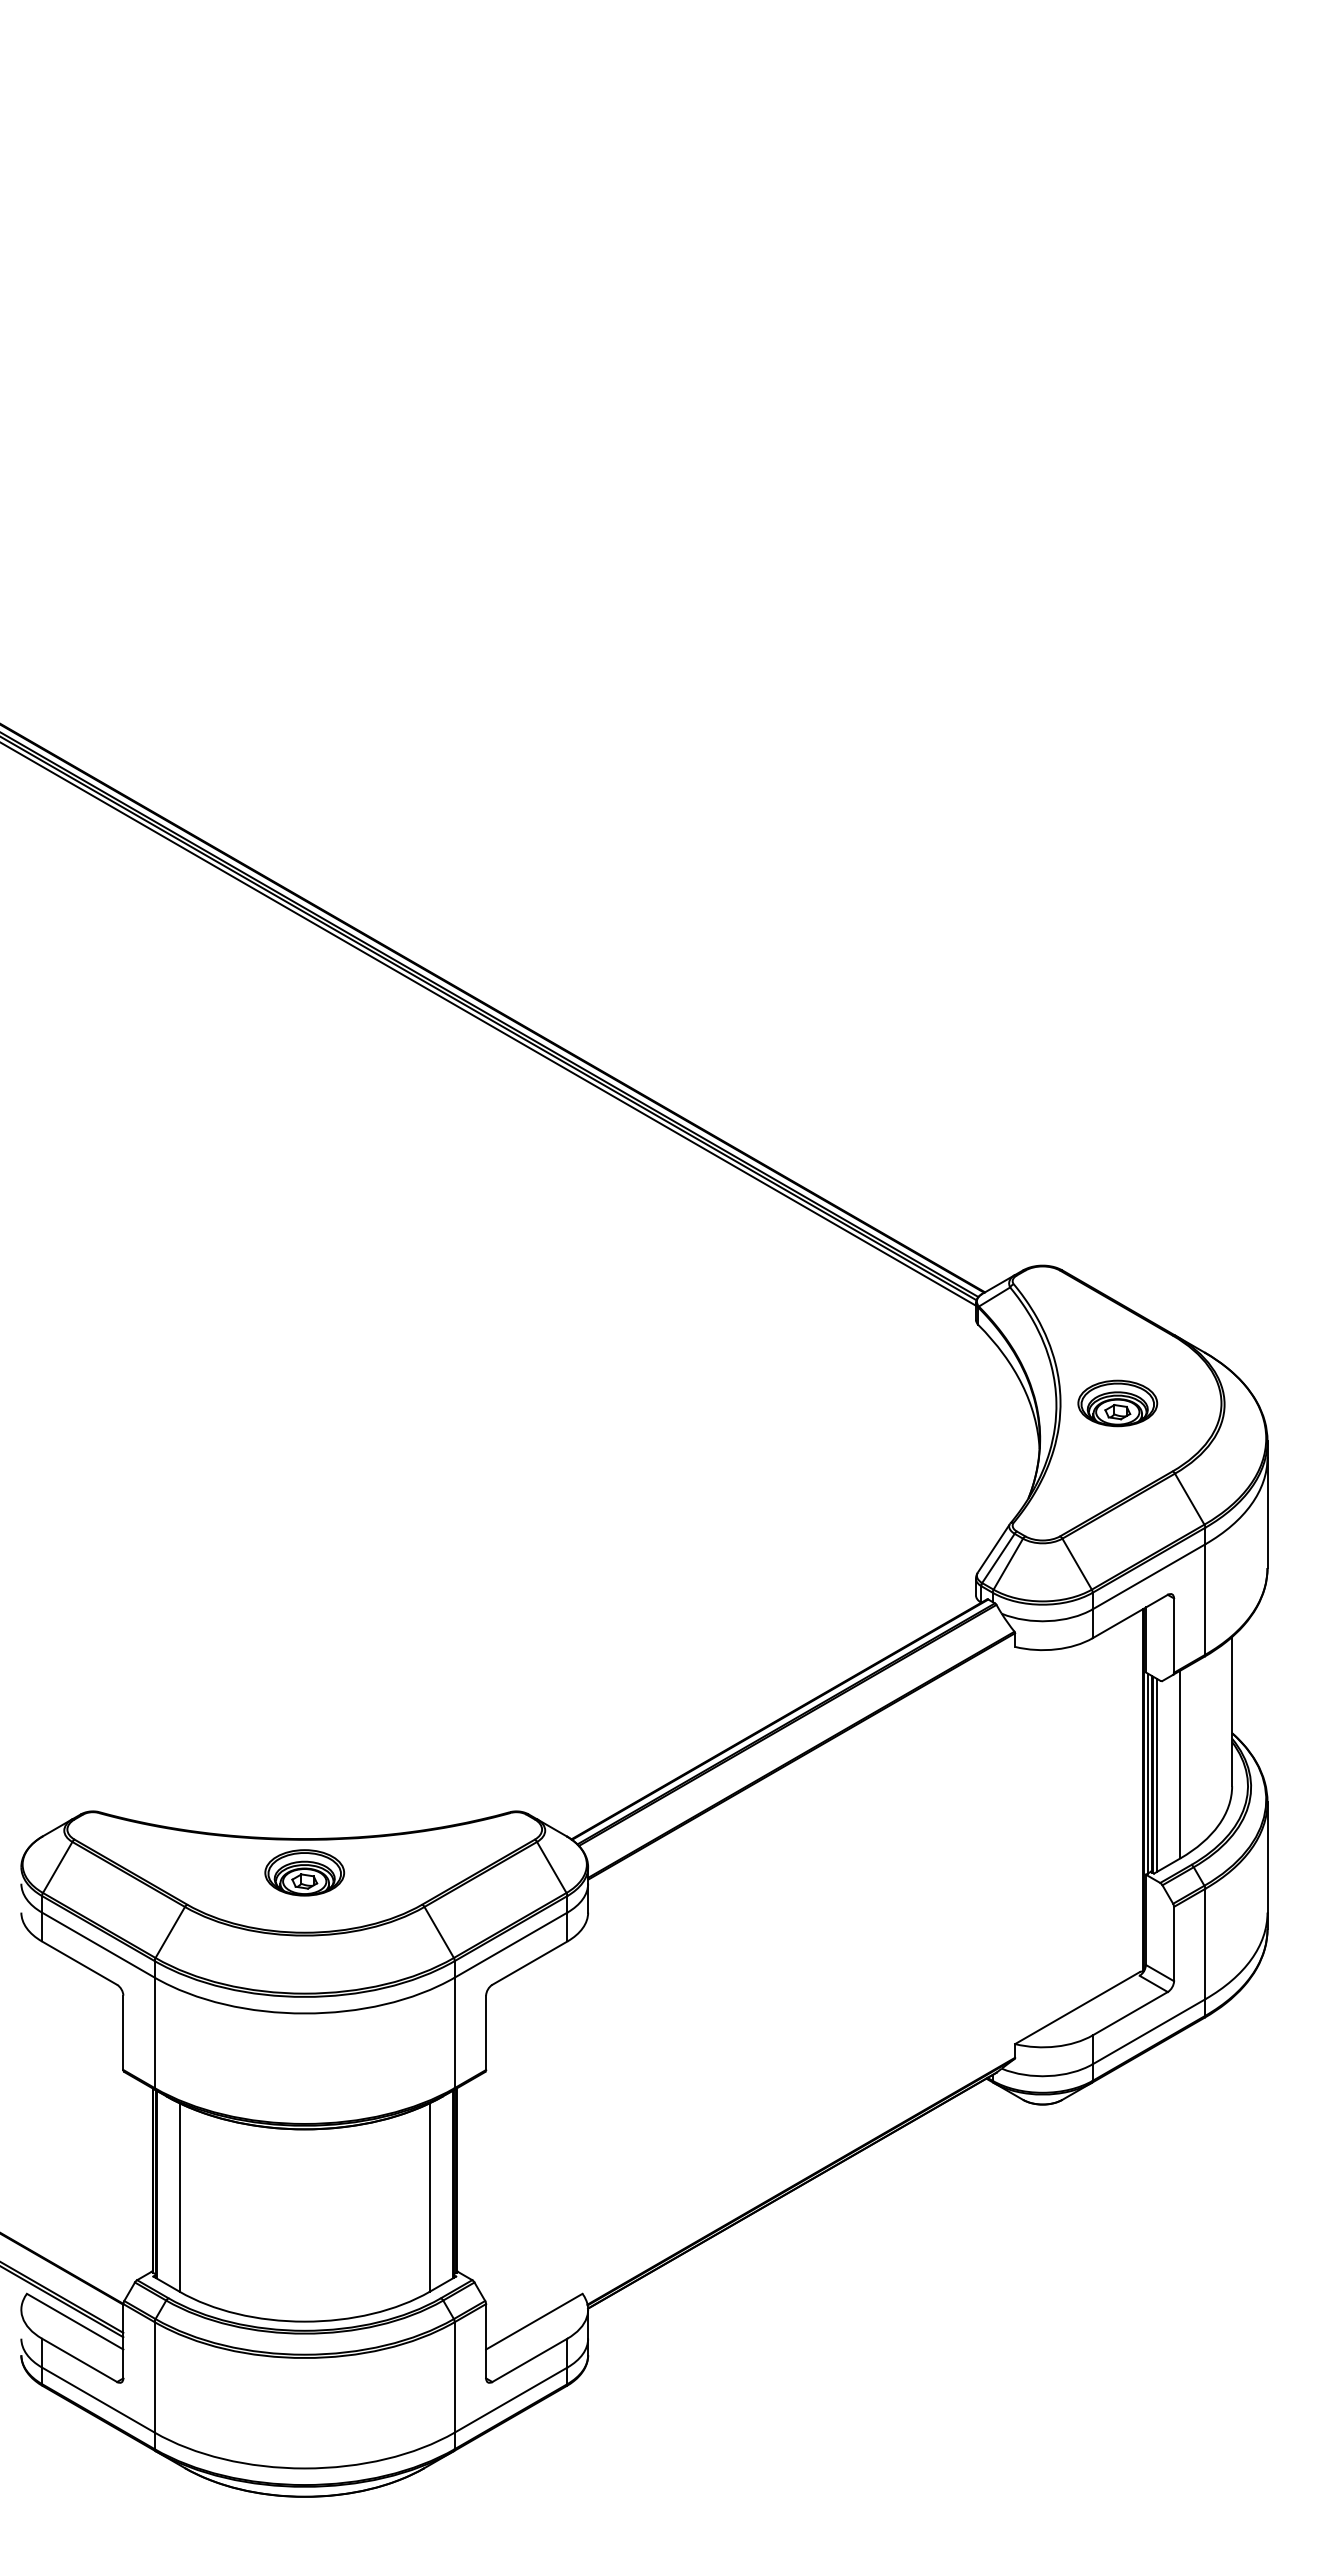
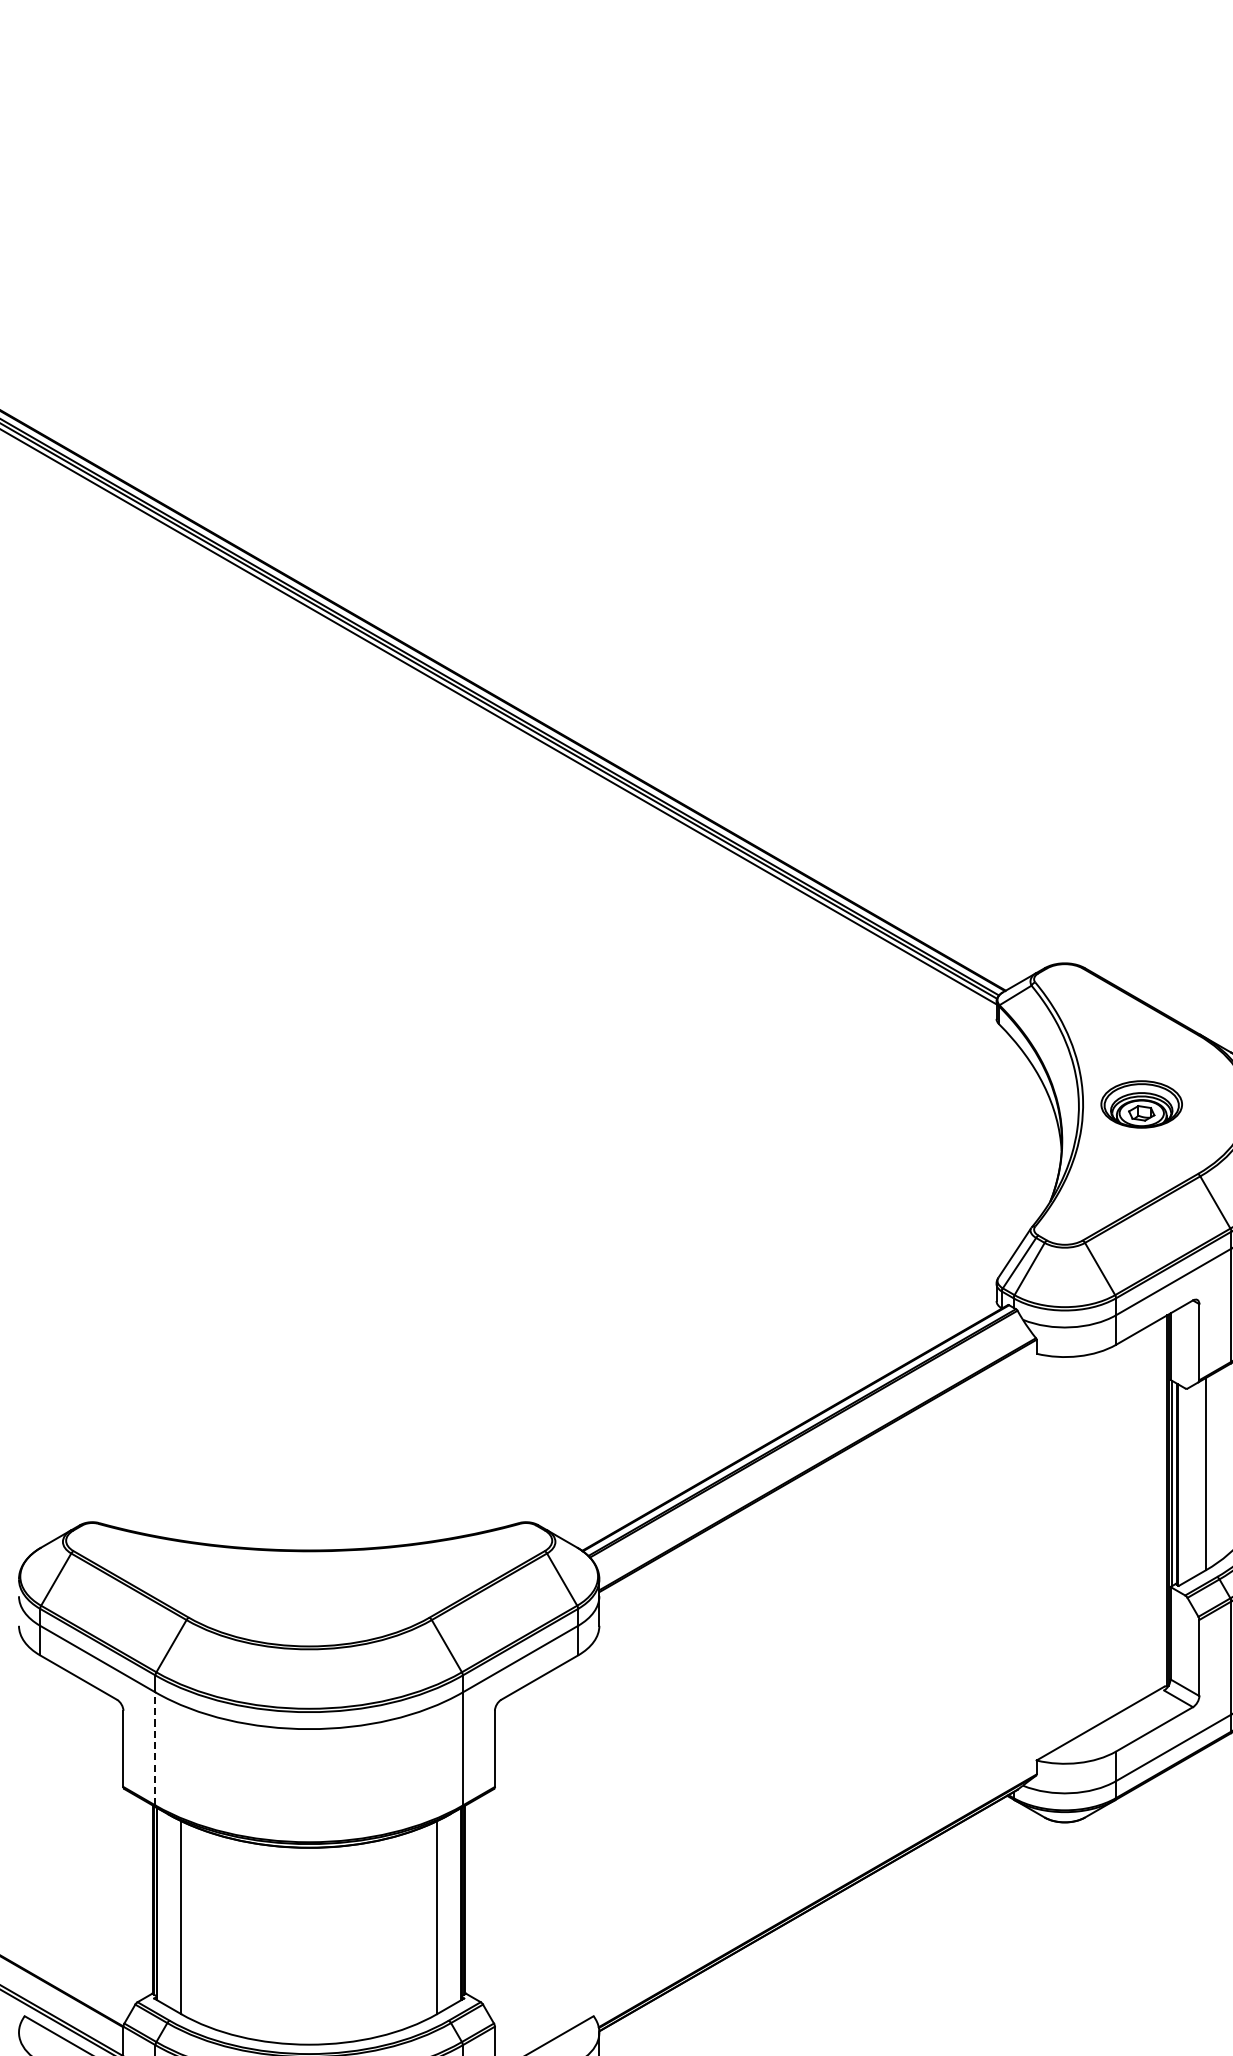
line: (1157, 1774) -> (1182, 1484), removed
part: (304, 1872) -> (308, 1584), removed
line: (154, 2032) -> (155, 1748), solid -> dashed

